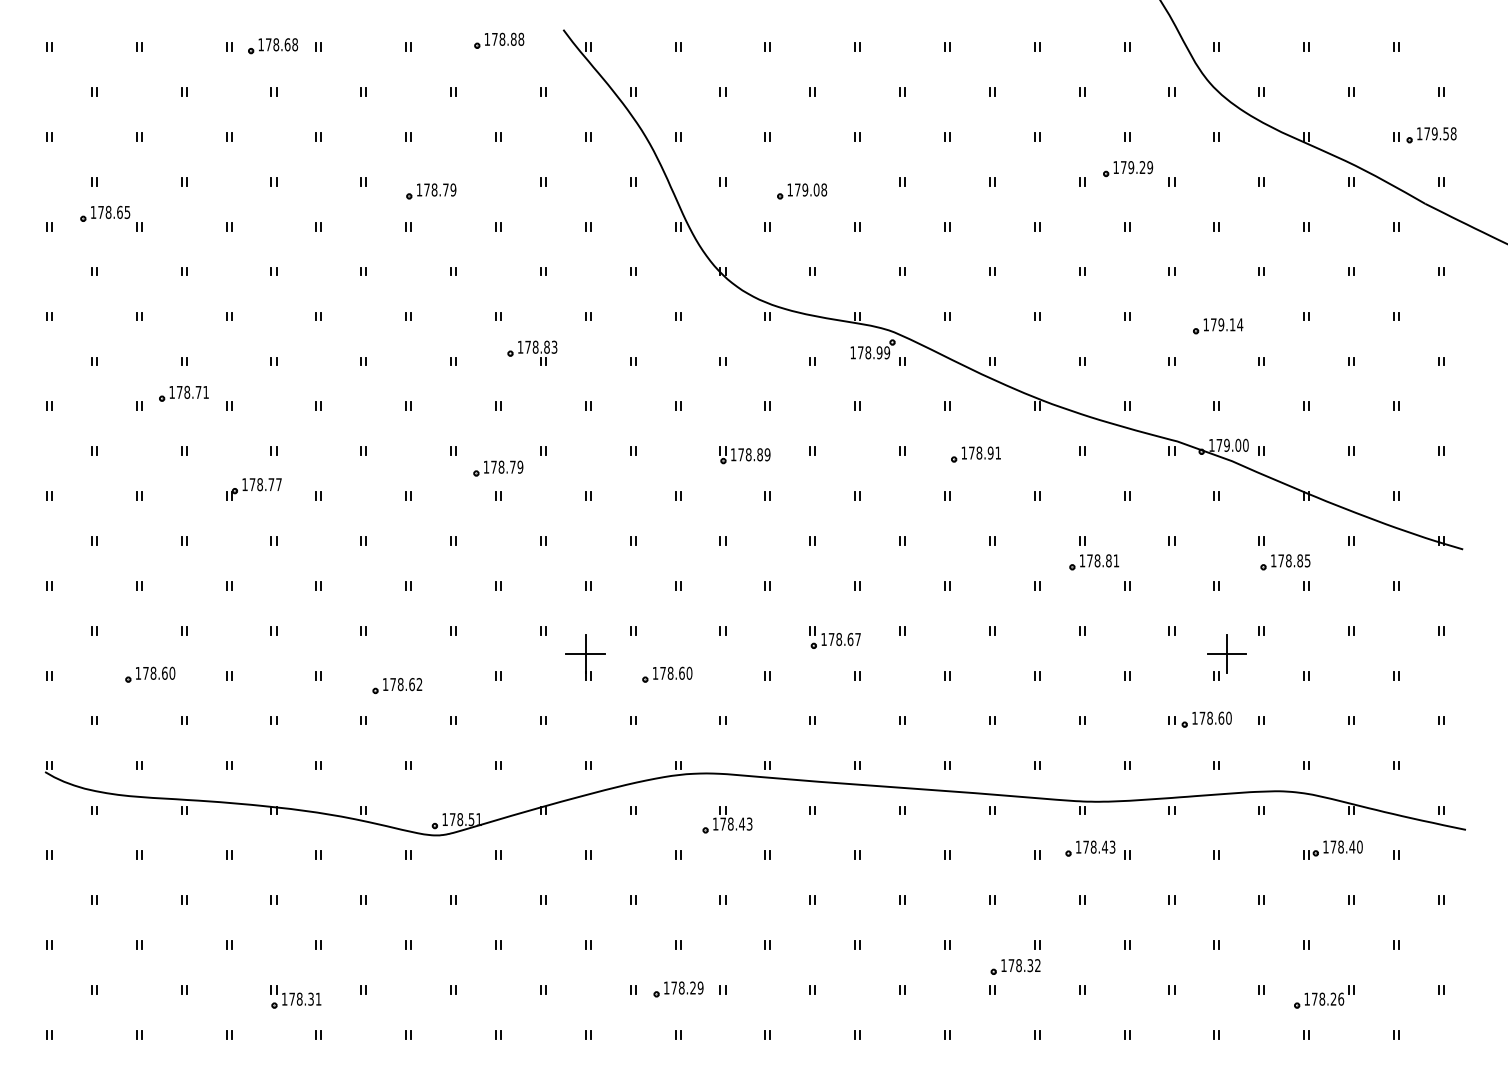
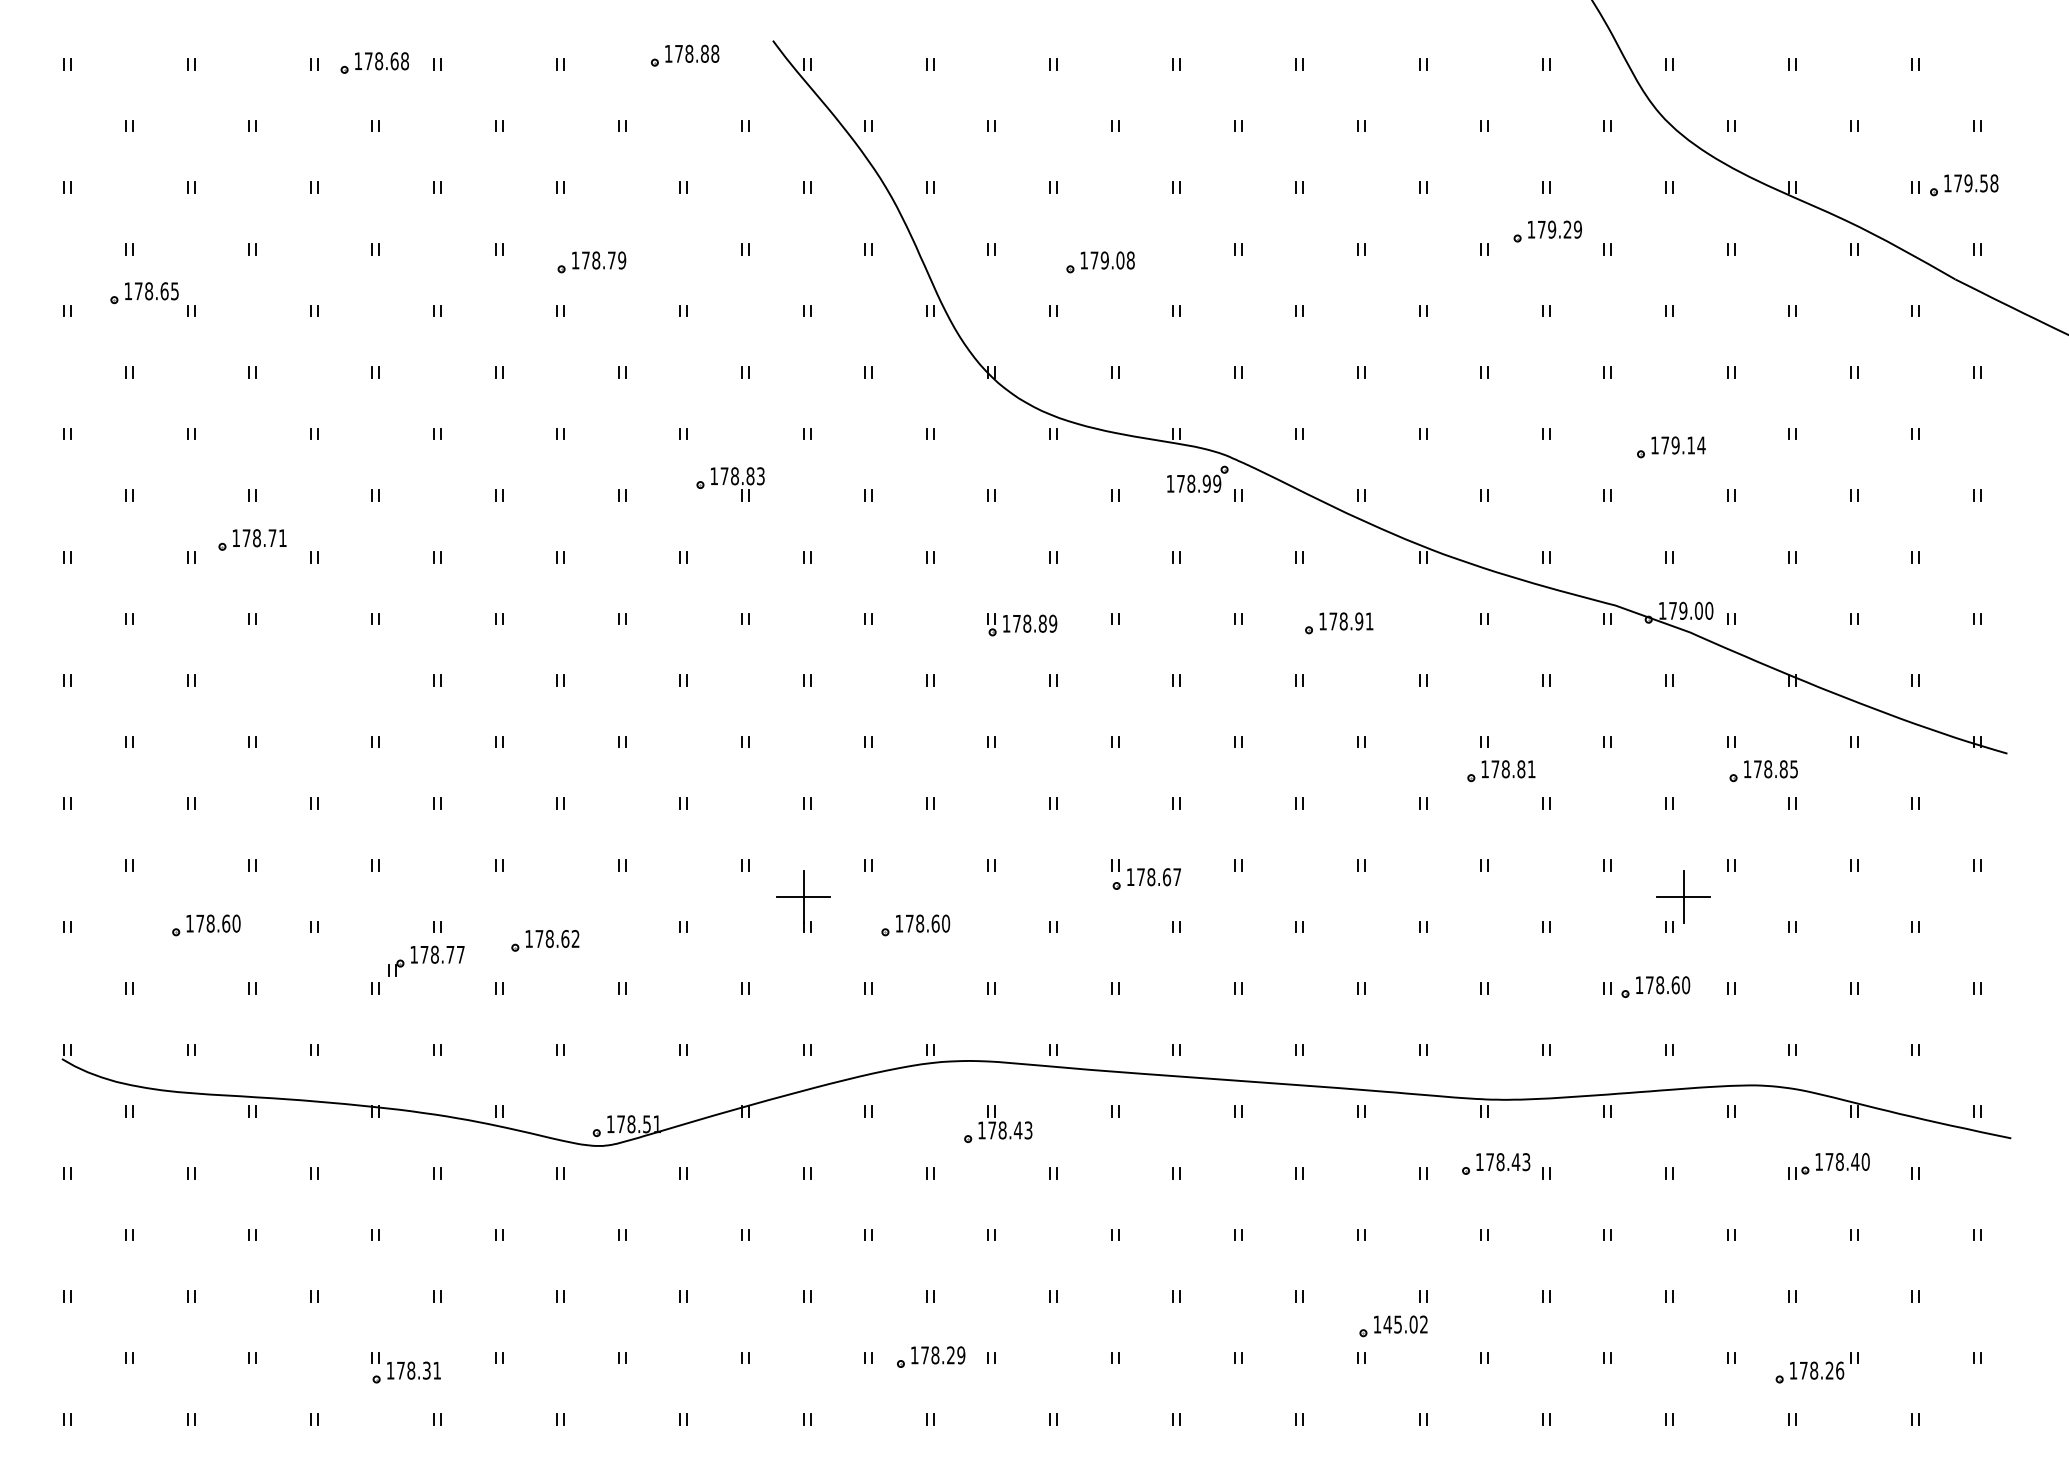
part: (498, 468) -> (683, 642), removed
part: (253, 488) -> (426, 960), moved
text: (1020, 965) -> (1400, 1324), 178.32 -> 145.02

